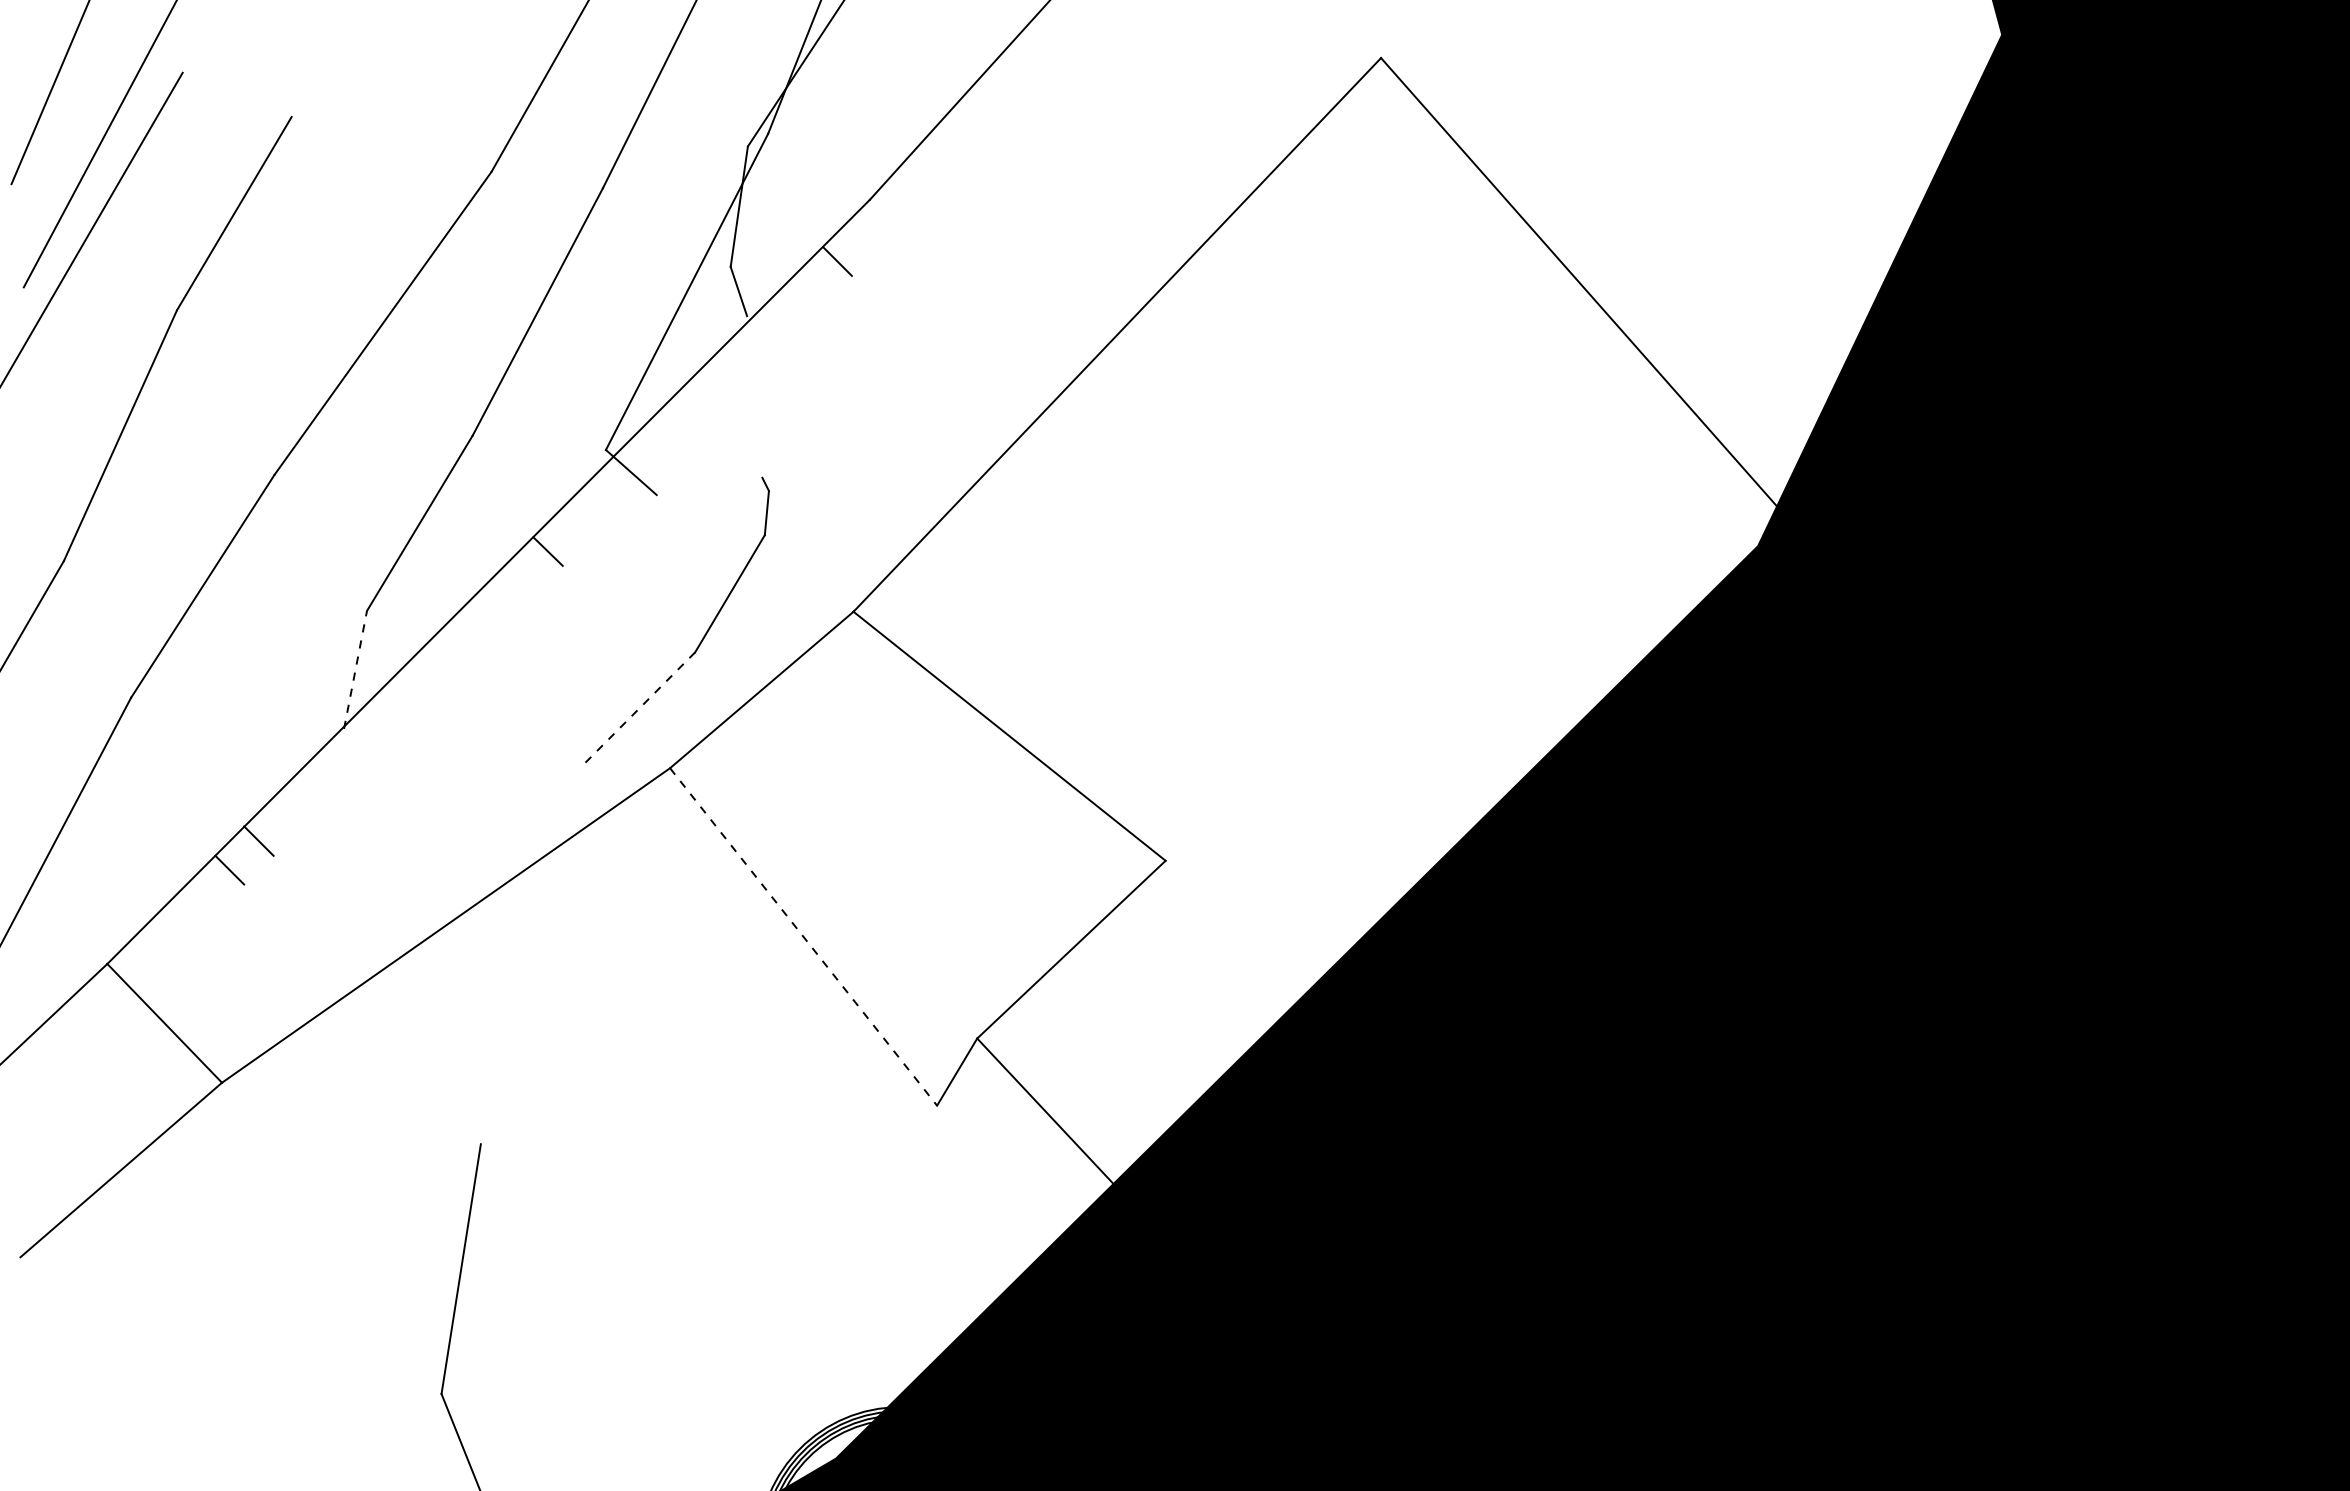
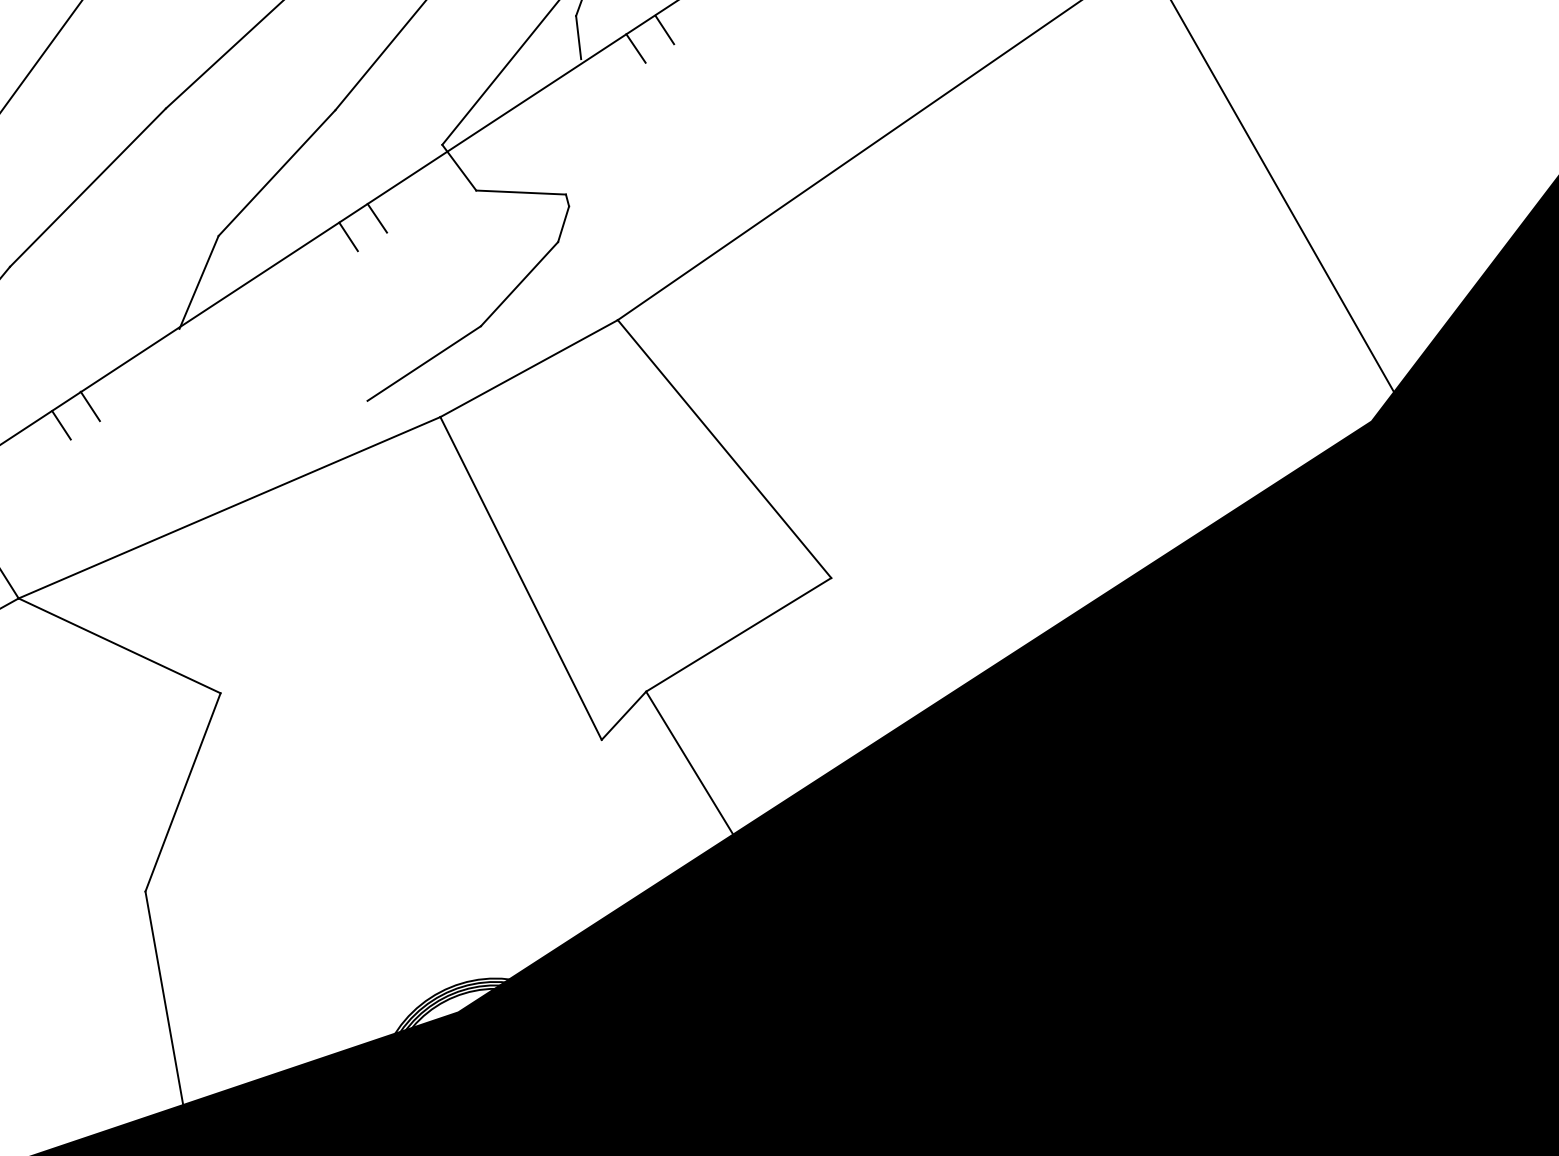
line: (808, 289) -> (636, 47), added
line: (709, 486) -> (521, 192), added
line: (518, 579) -> (348, 236), added
line: (355, 669) -> (199, 282), dashed -> solid
line: (638, 709) -> (424, 363), dashed -> solid
line: (803, 937) -> (520, 578), dashed -> solid
line: (351, 1113) -> (119, 645), added

